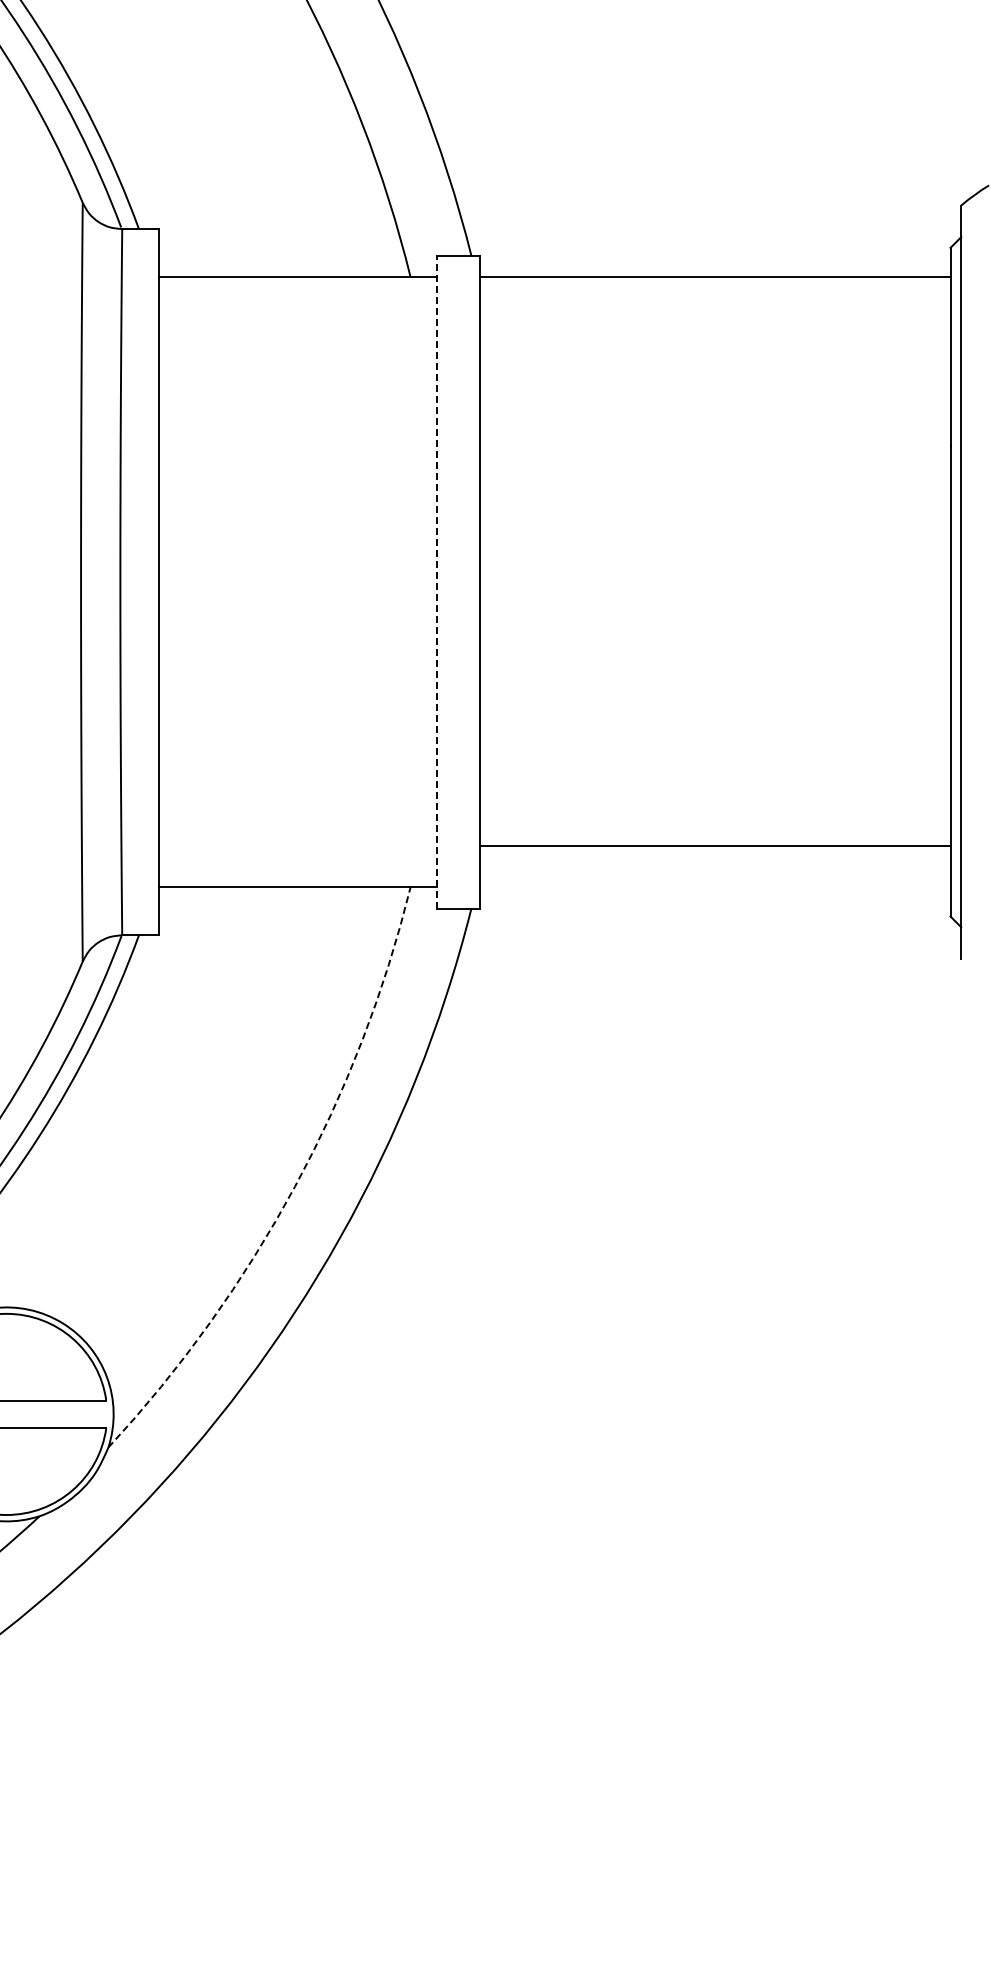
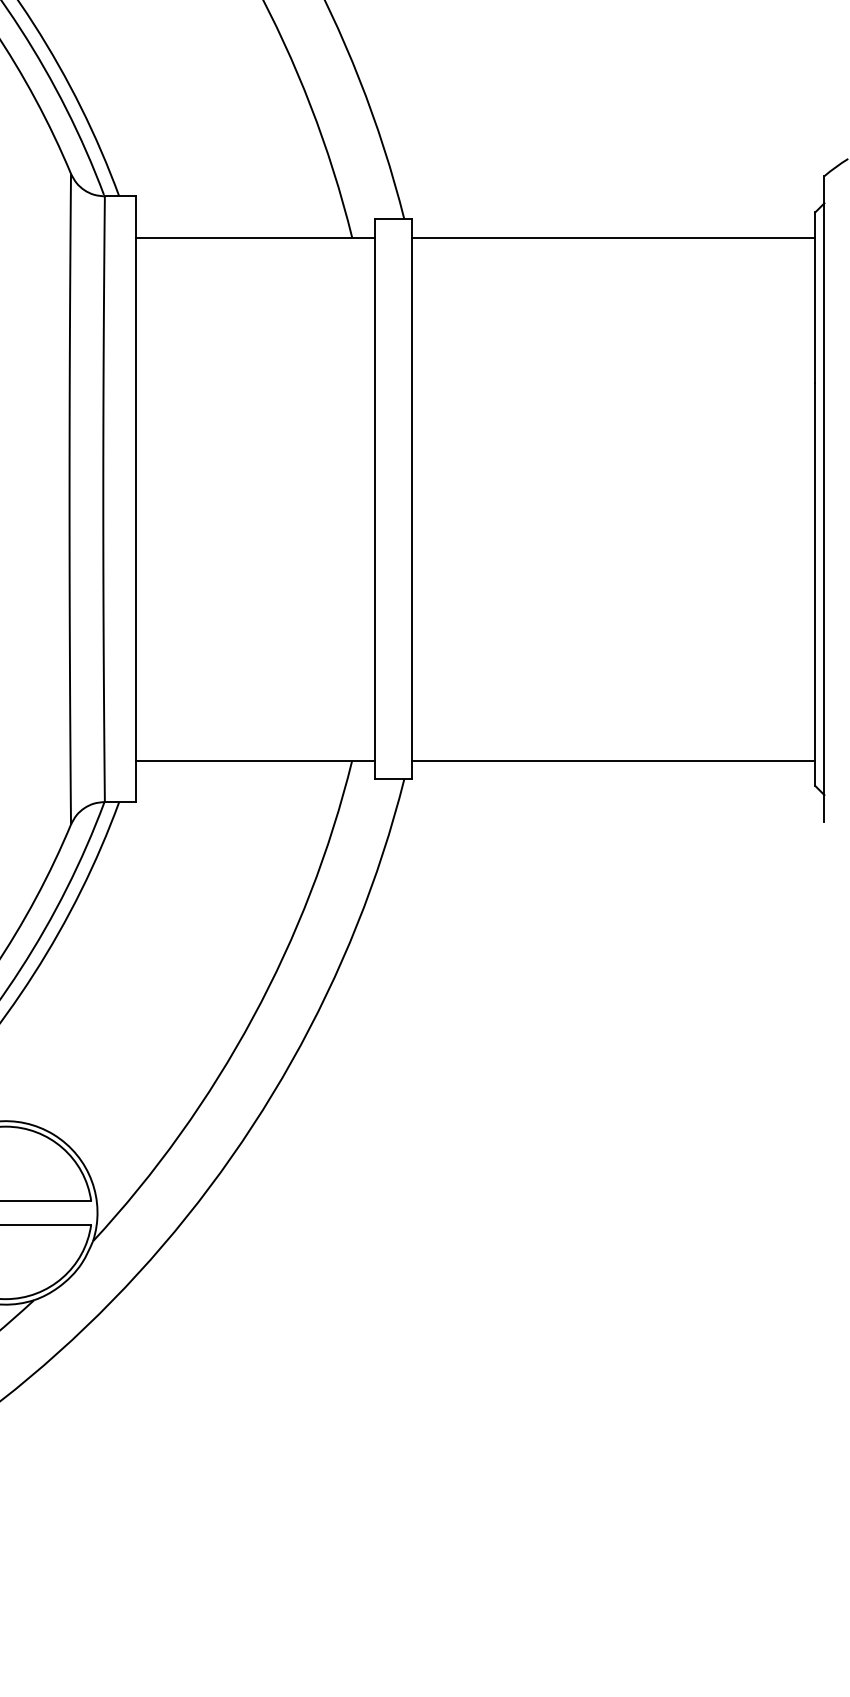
line: (436, 581) -> (374, 498), dashed -> solid
line: (714, 846) -> (612, 761), moved
arc: (295, 1186) -> (253, 1017), dashed -> solid

